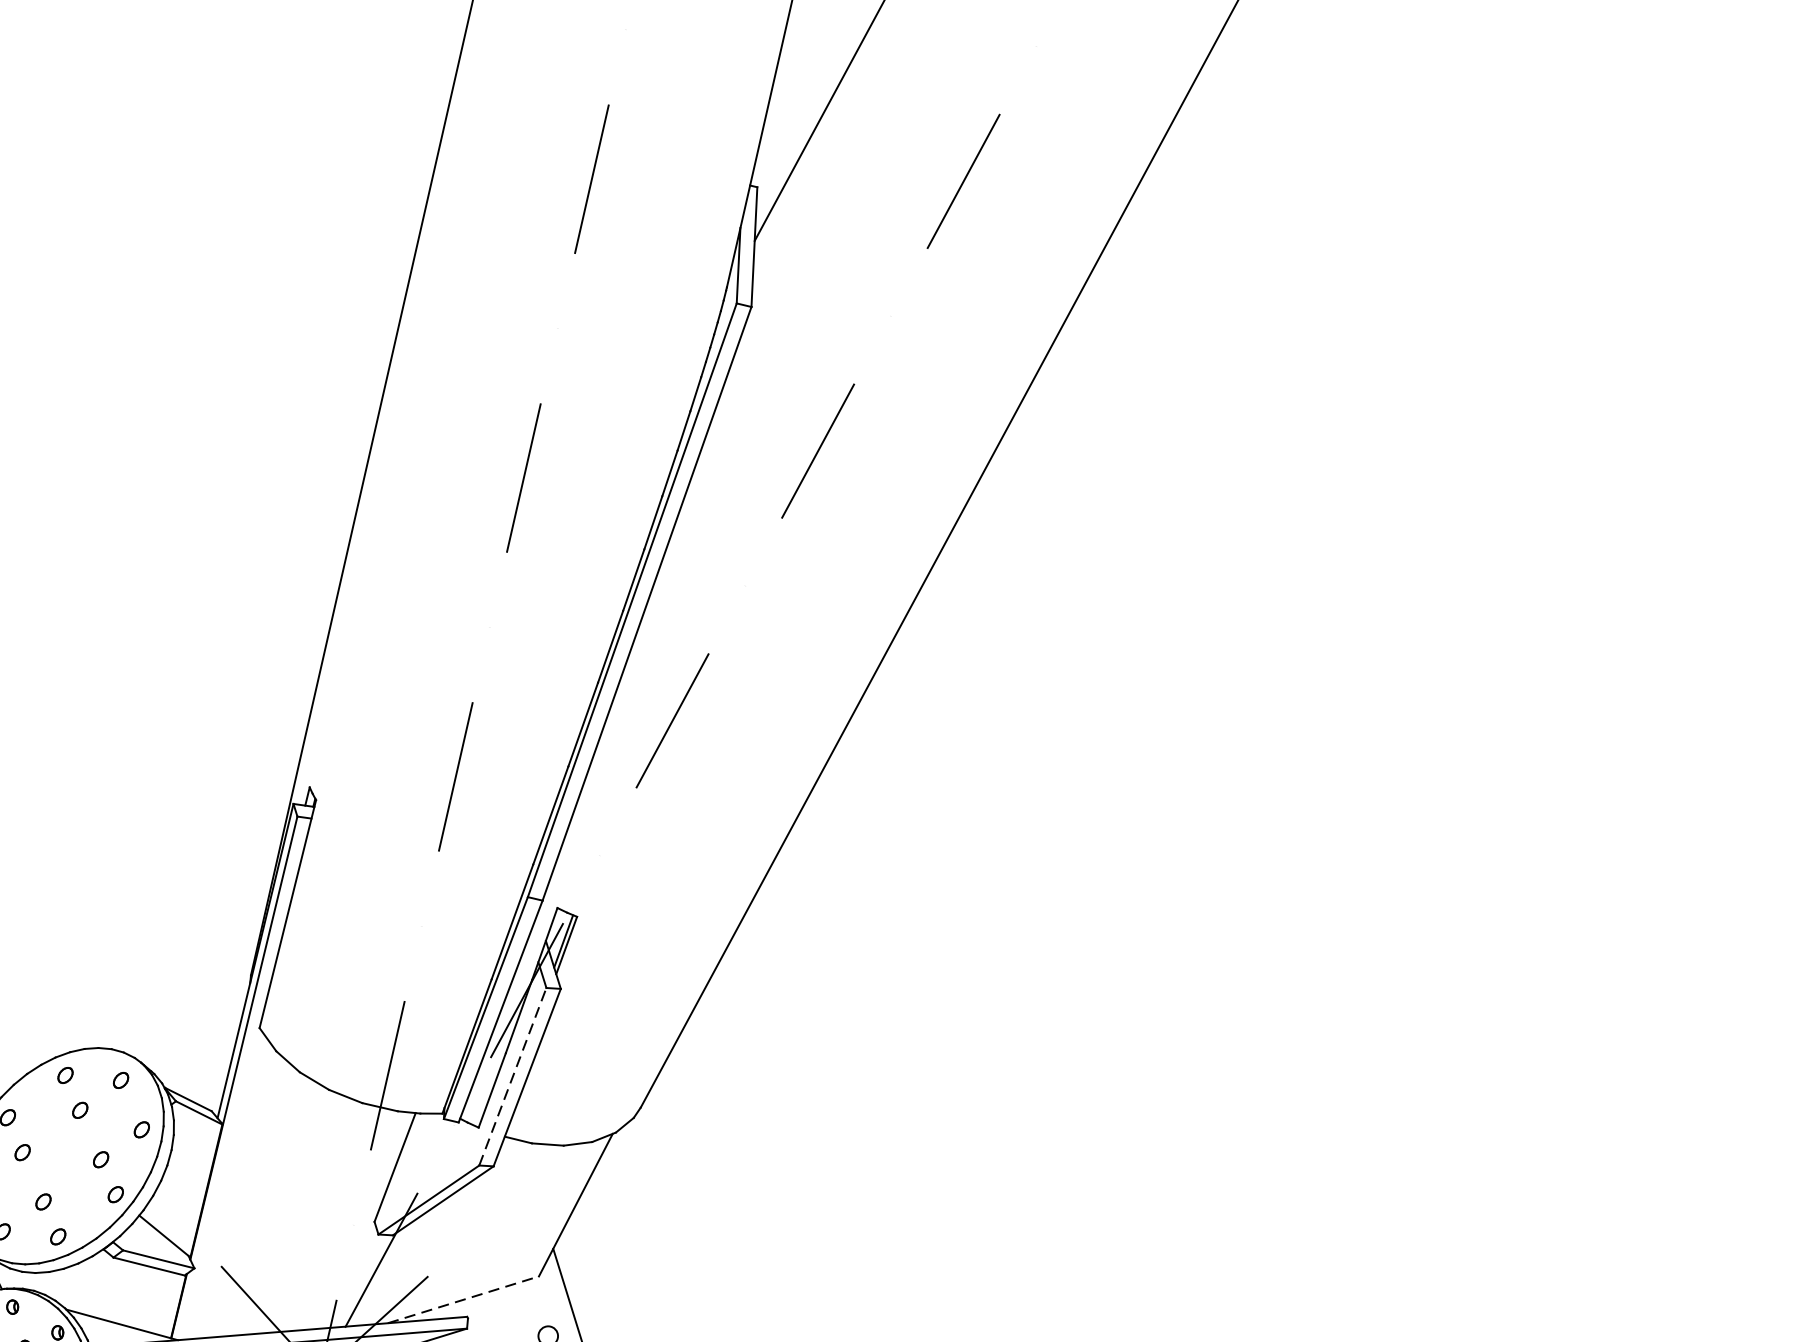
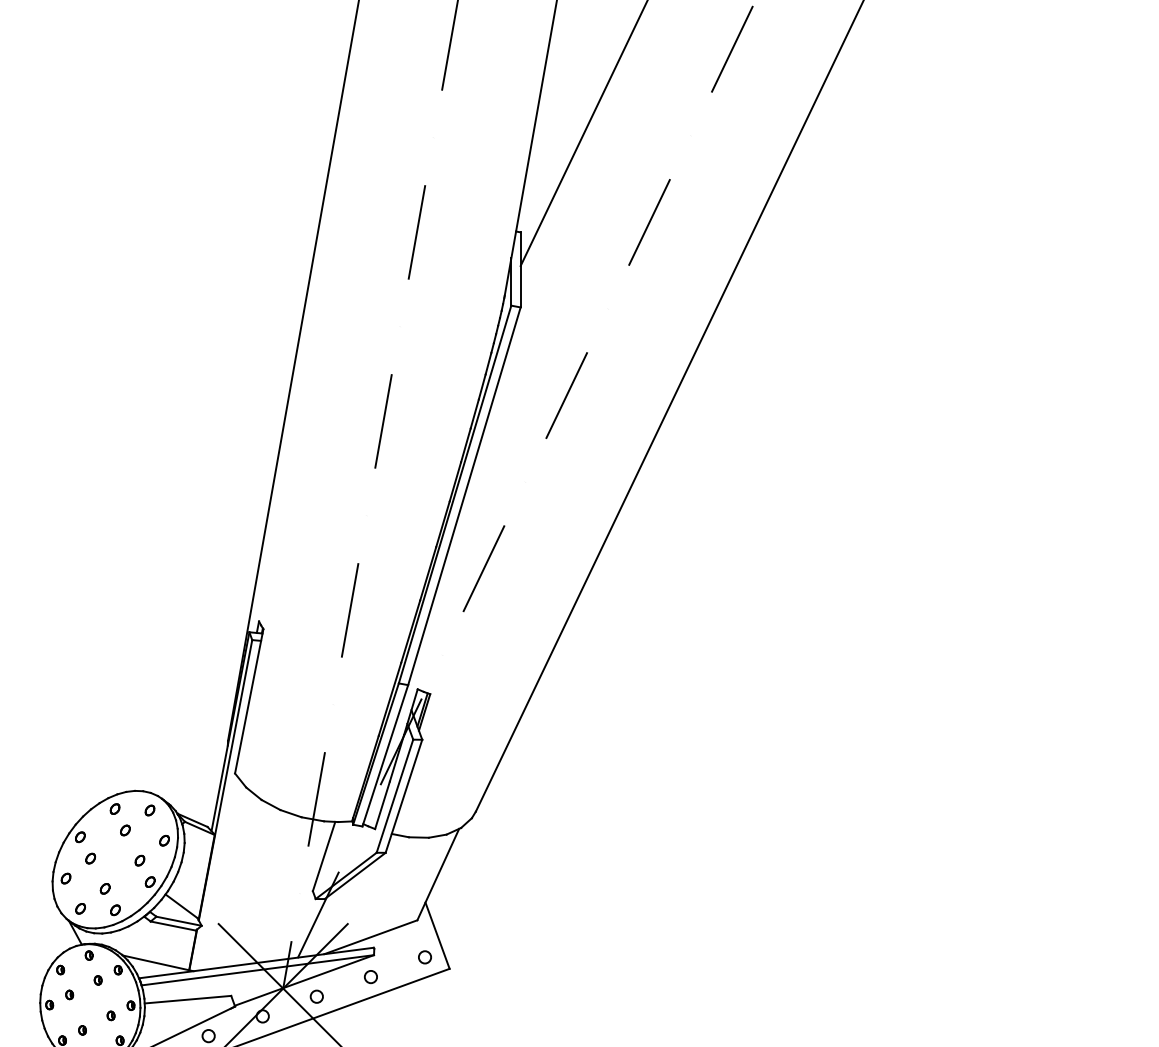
line: (513, 1075) -> (395, 795), dashed -> solid
line: (462, 1300) -> (370, 937), dashed -> solid

